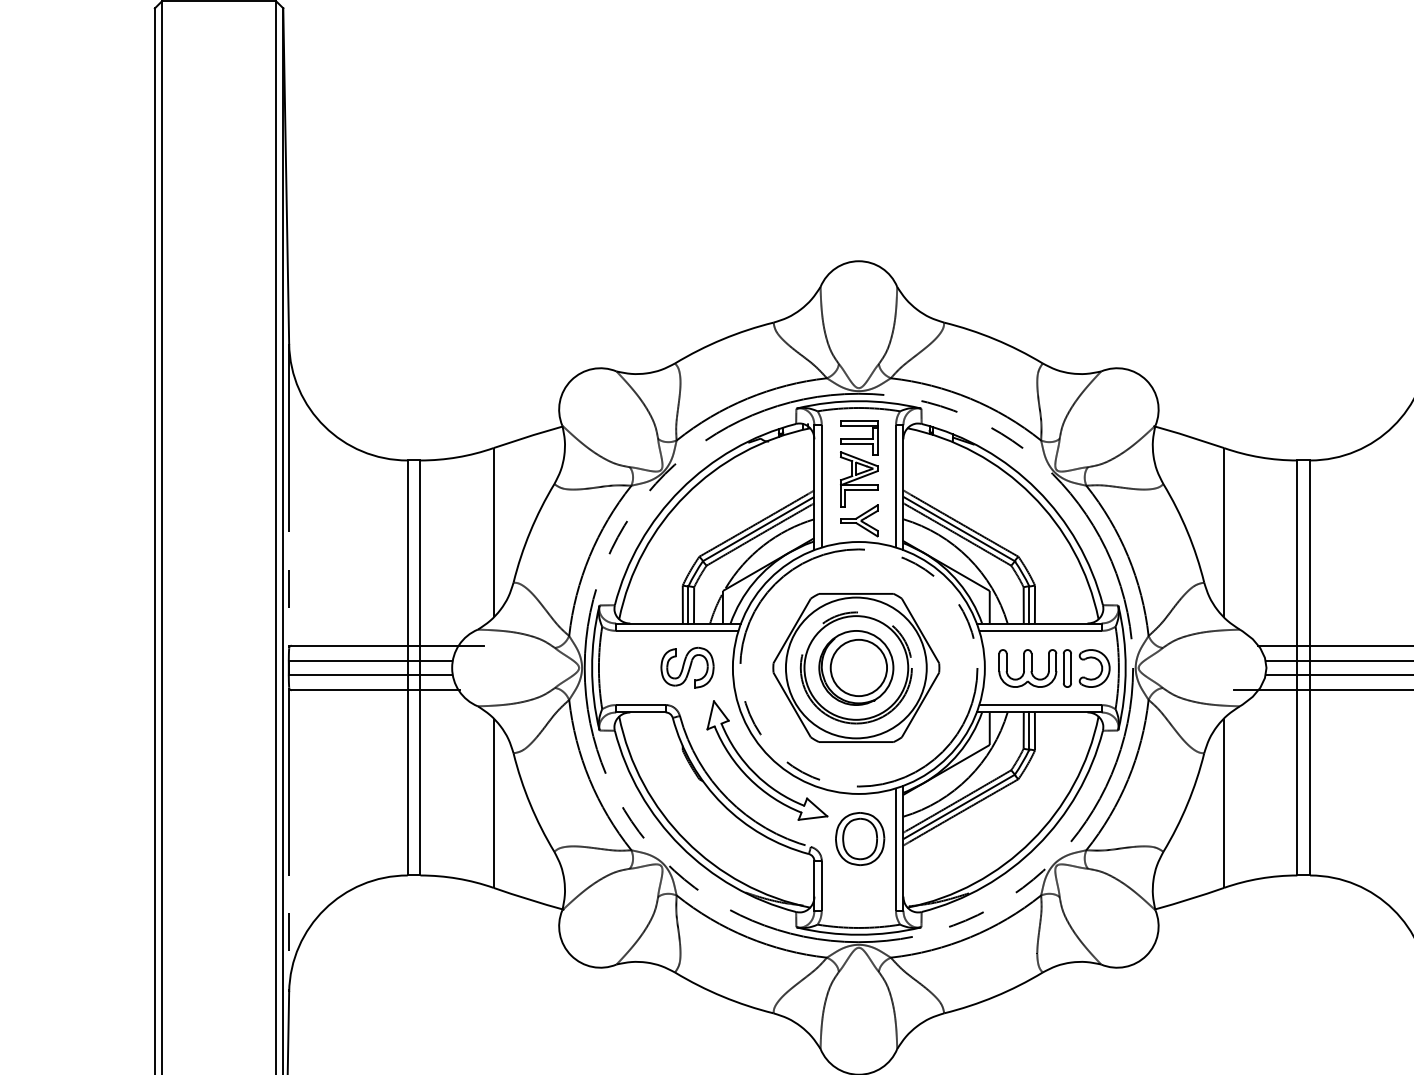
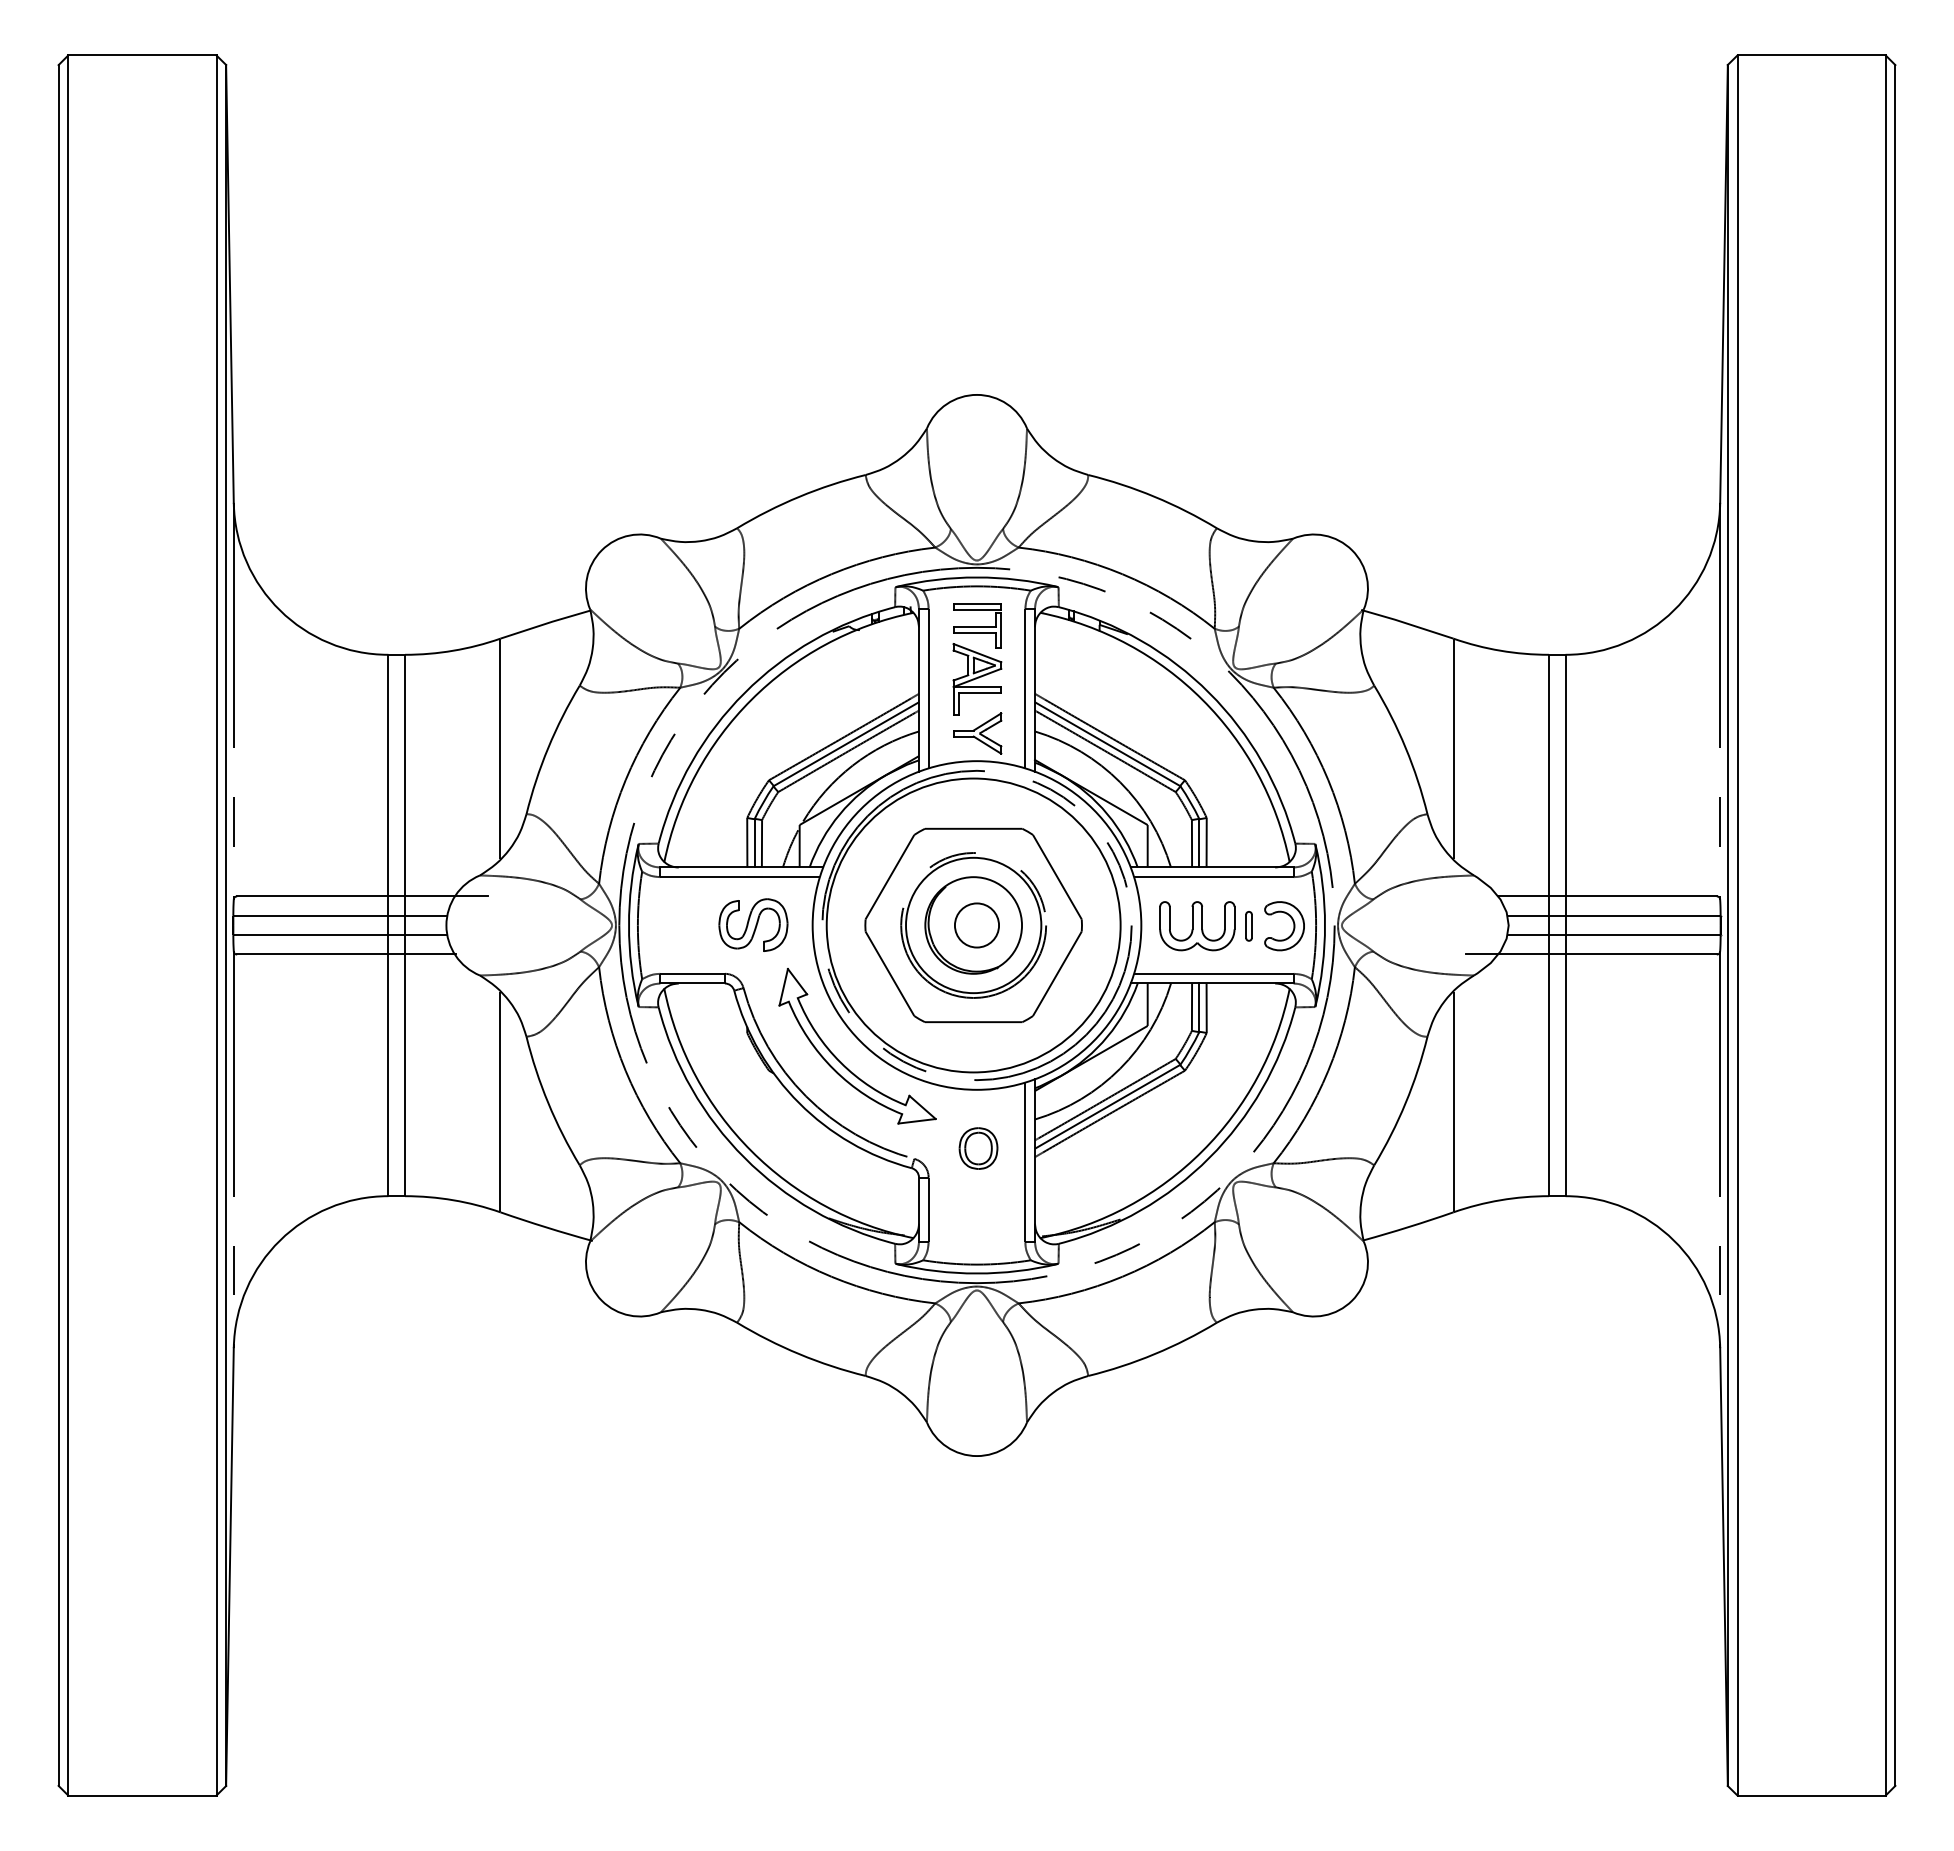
circle: (856, 667) -> (973, 925), size x1.6
circle: (858, 667) -> (976, 925), size x0.6
part: (1067, 668) -> (1248, 926), size x0.6
part: (860, 838) -> (978, 1148), size x0.6

